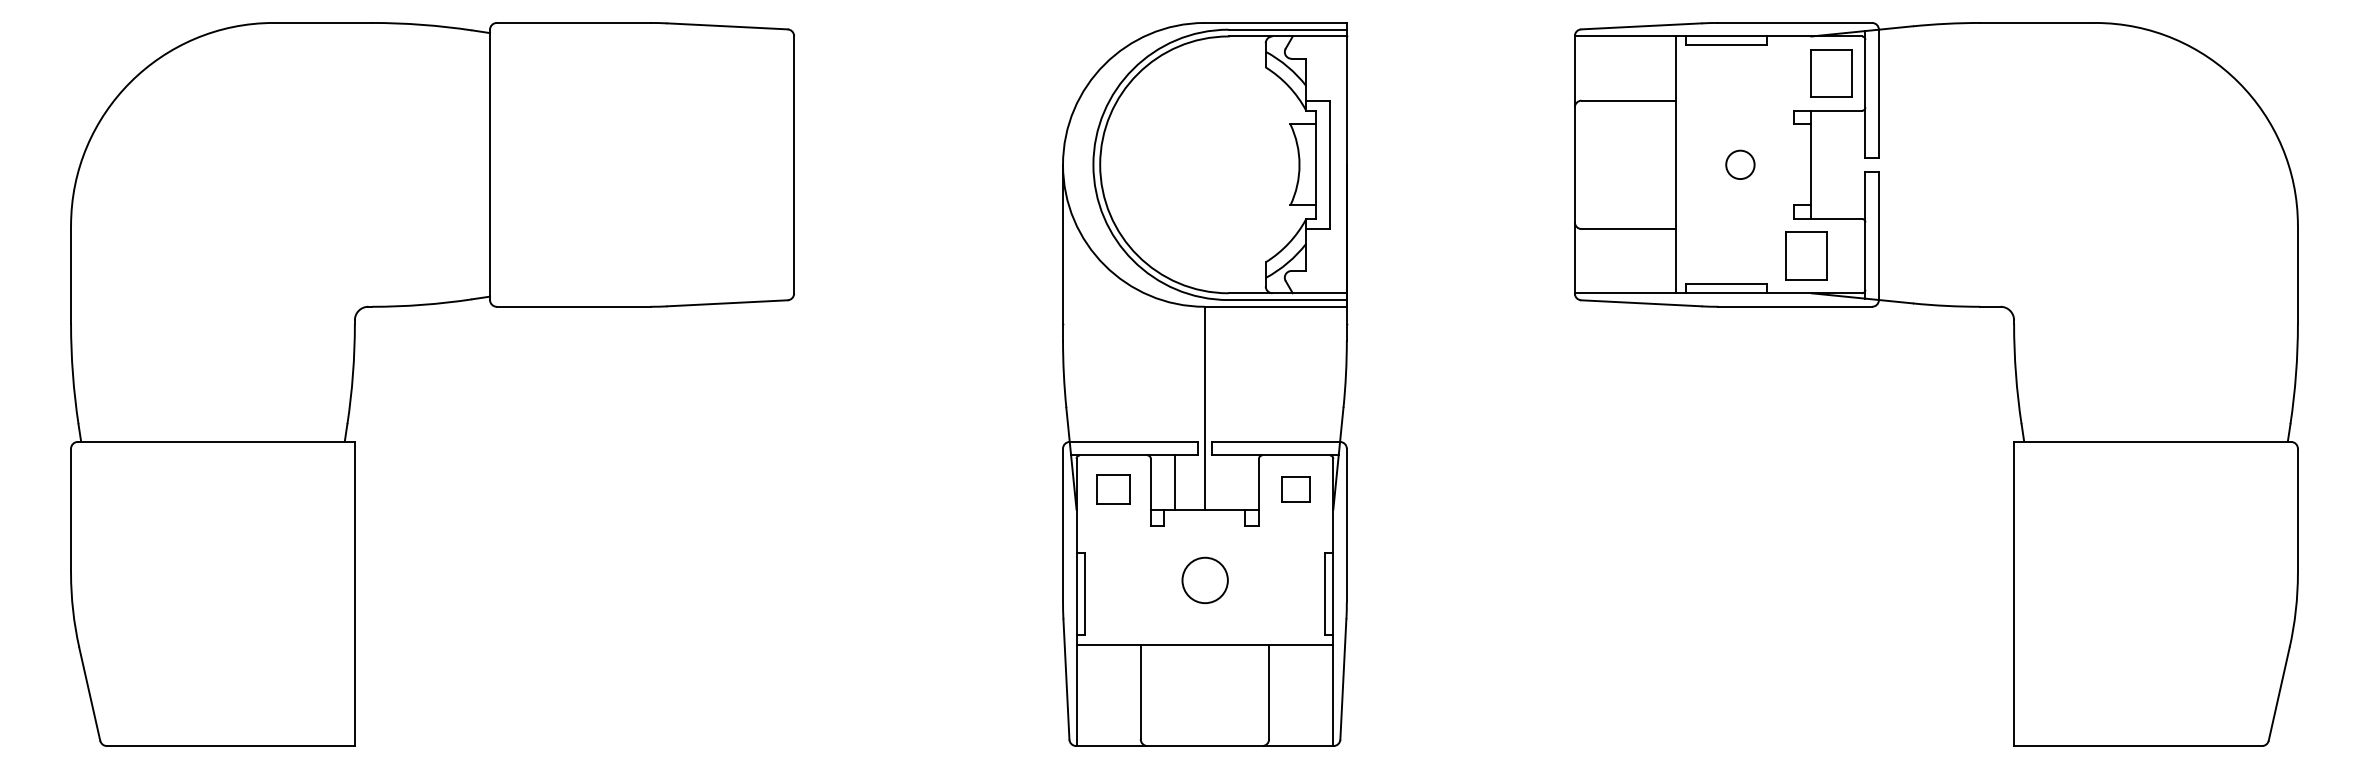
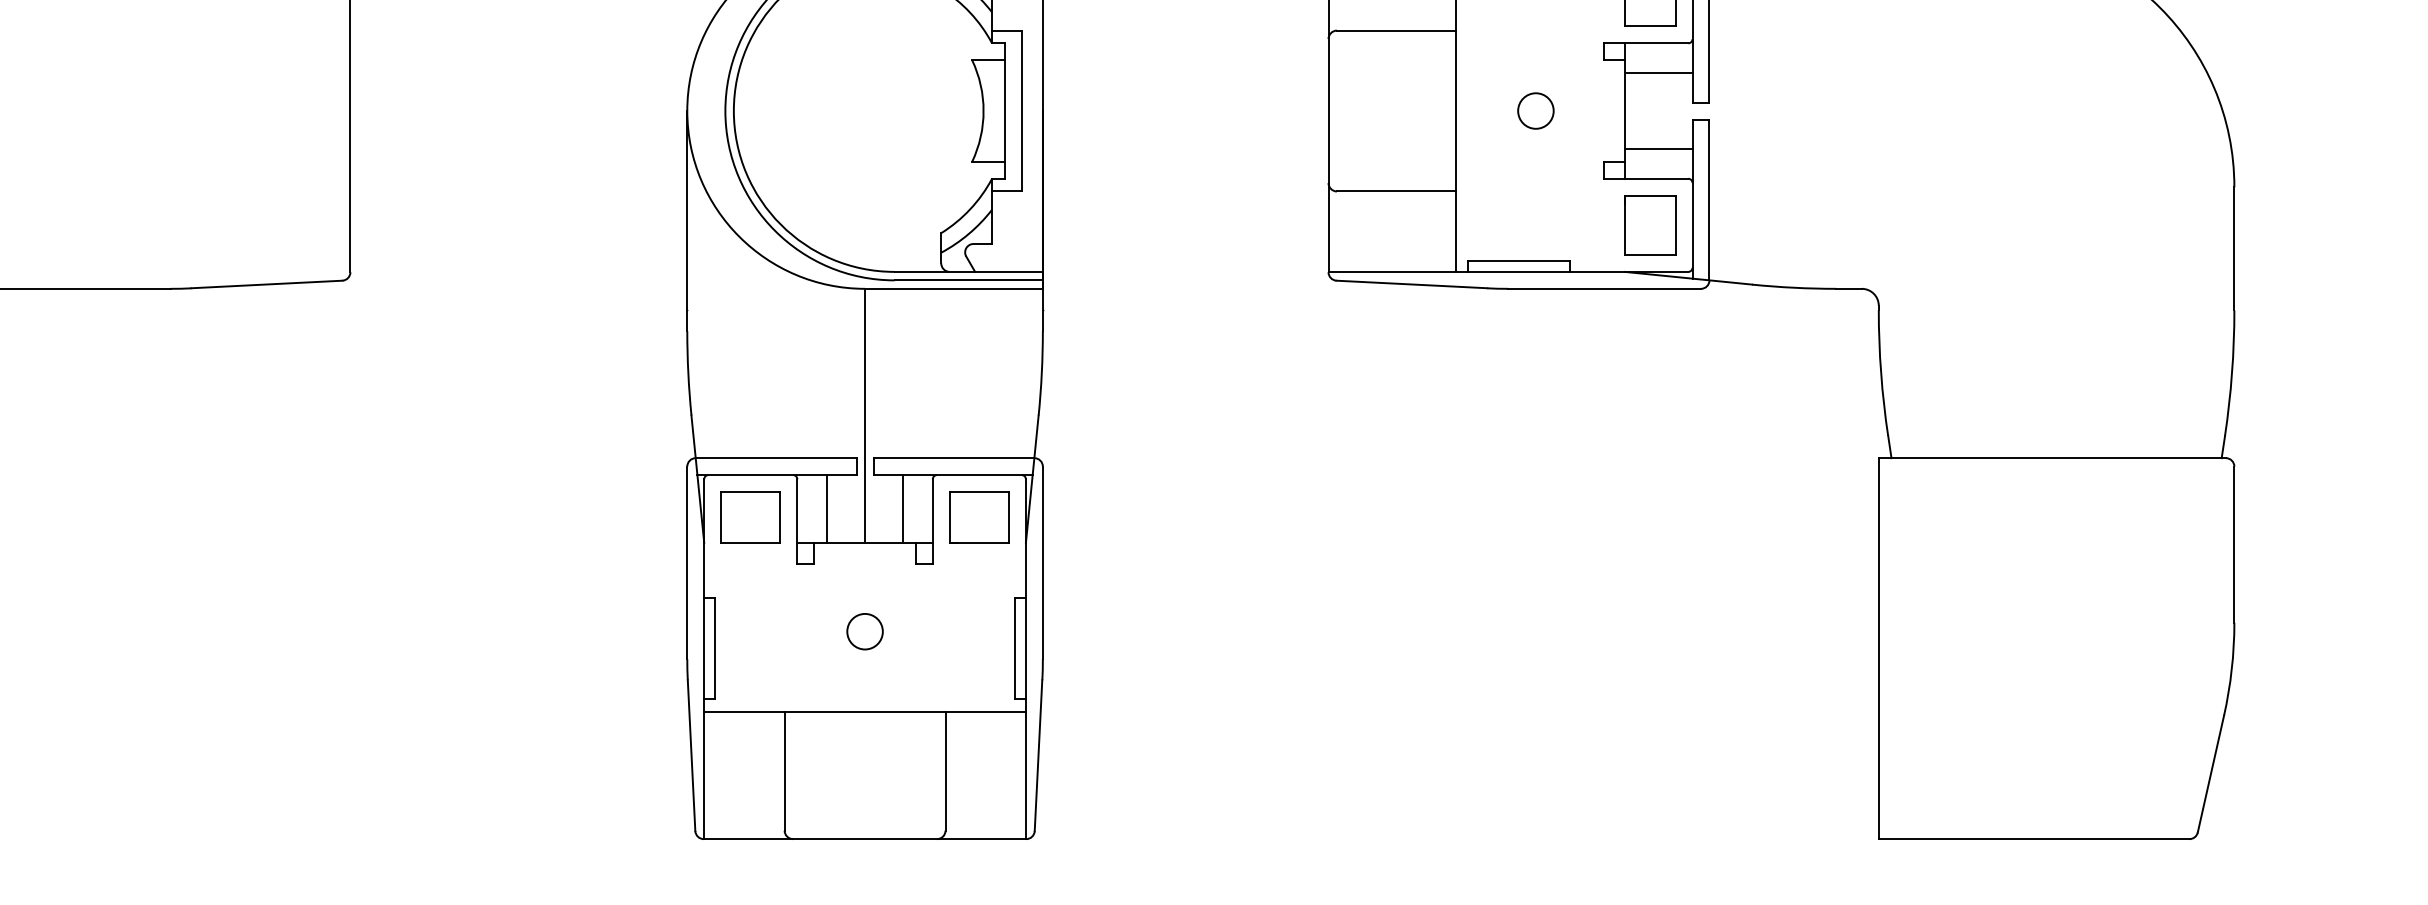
line: (1838, 134) -> (1658, 72), added
line: (1838, 194) -> (1658, 148), added
part: (1806, 255) -> (1650, 224), moved
line: (1234, 482) -> (902, 508), added
part: (1113, 489) -> (750, 517), size x1.43
part: (1296, 489) -> (979, 517), size x1.67
circle: (1204, 580) -> (864, 631), size x0.62

